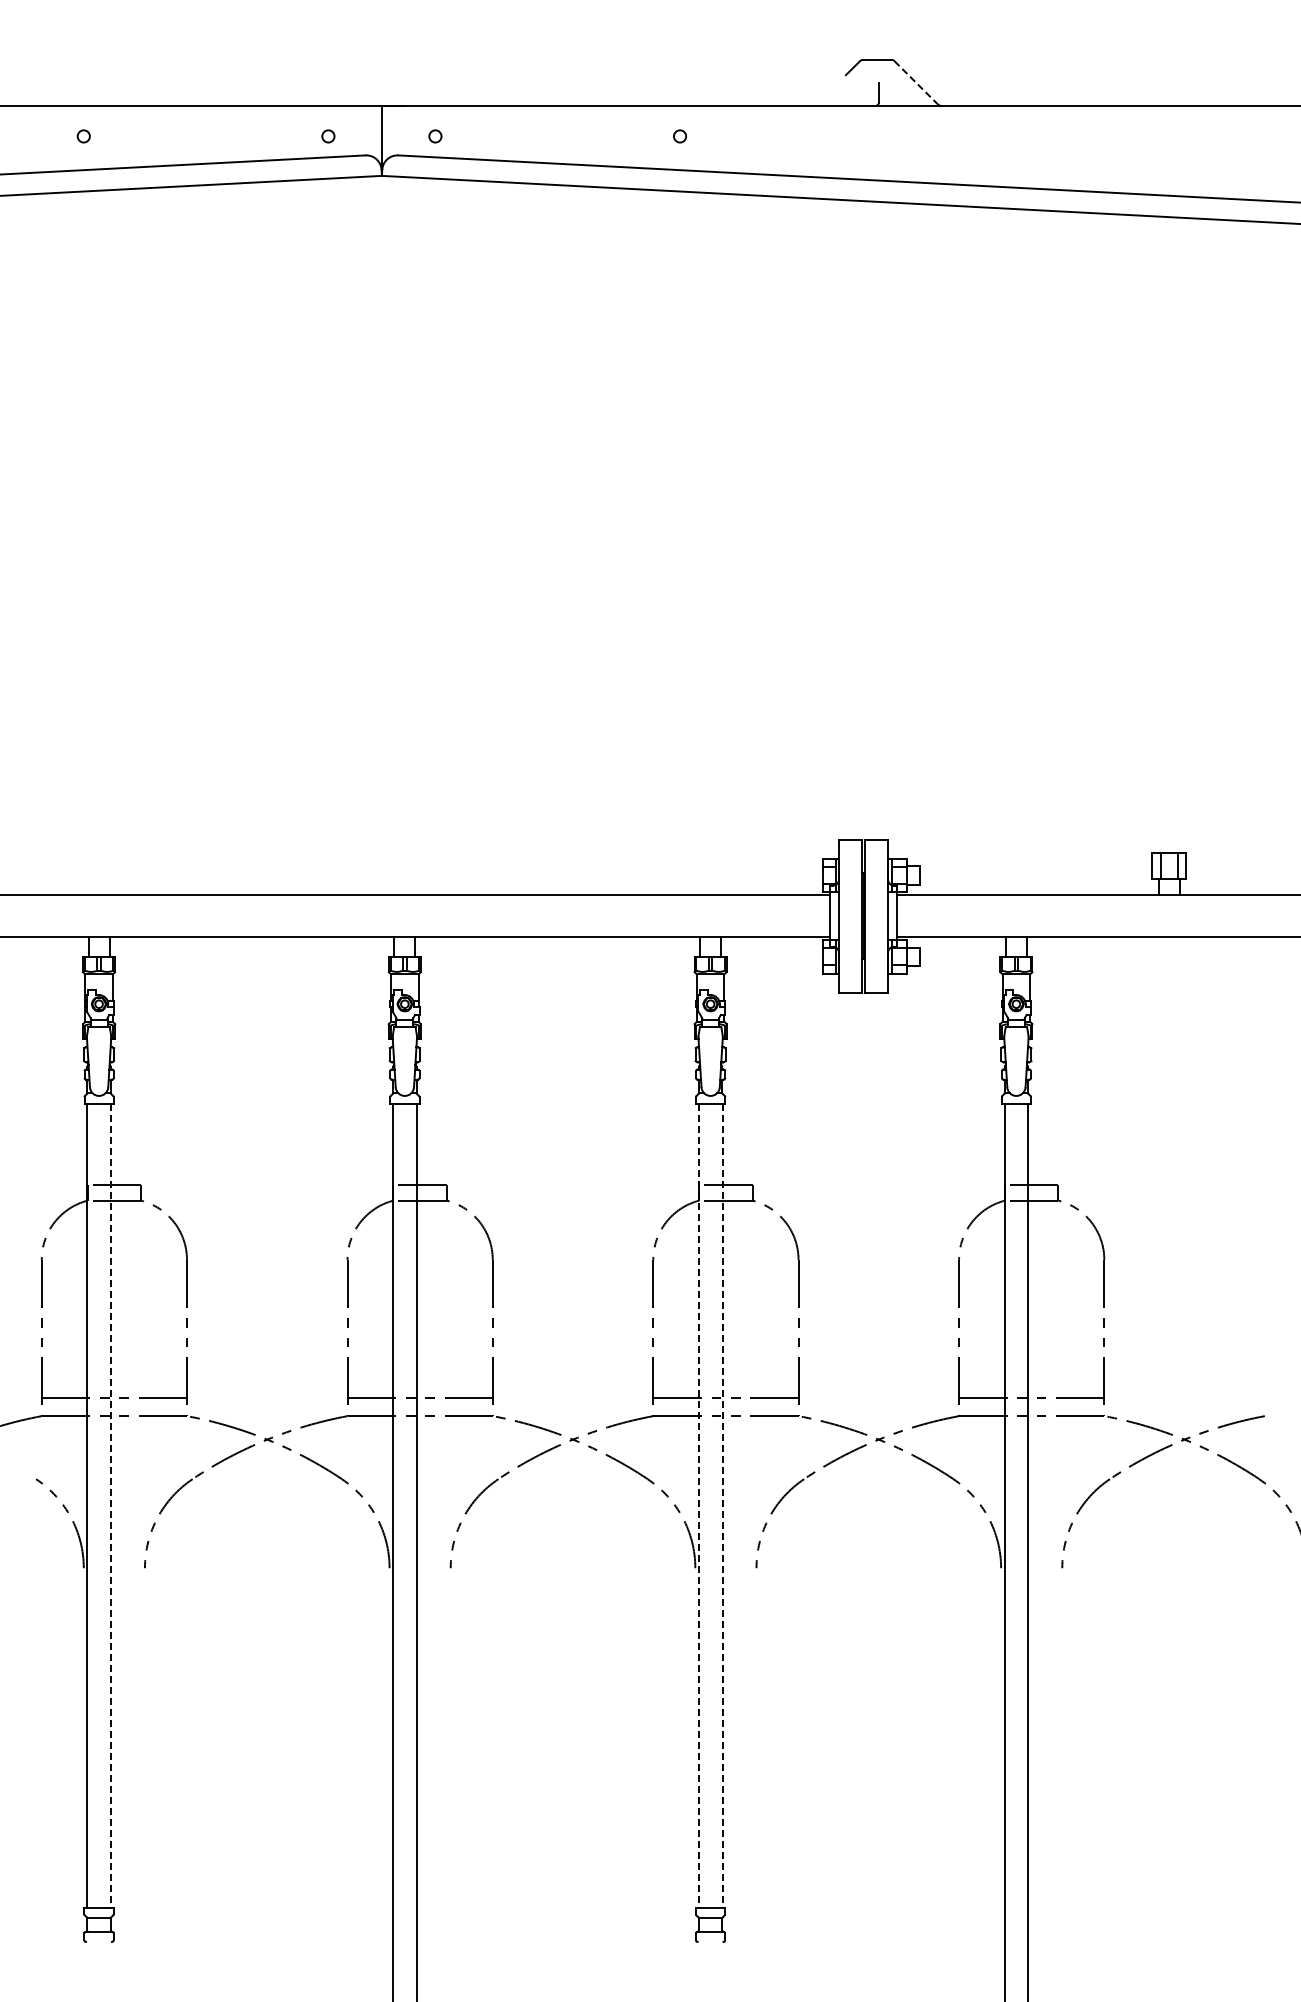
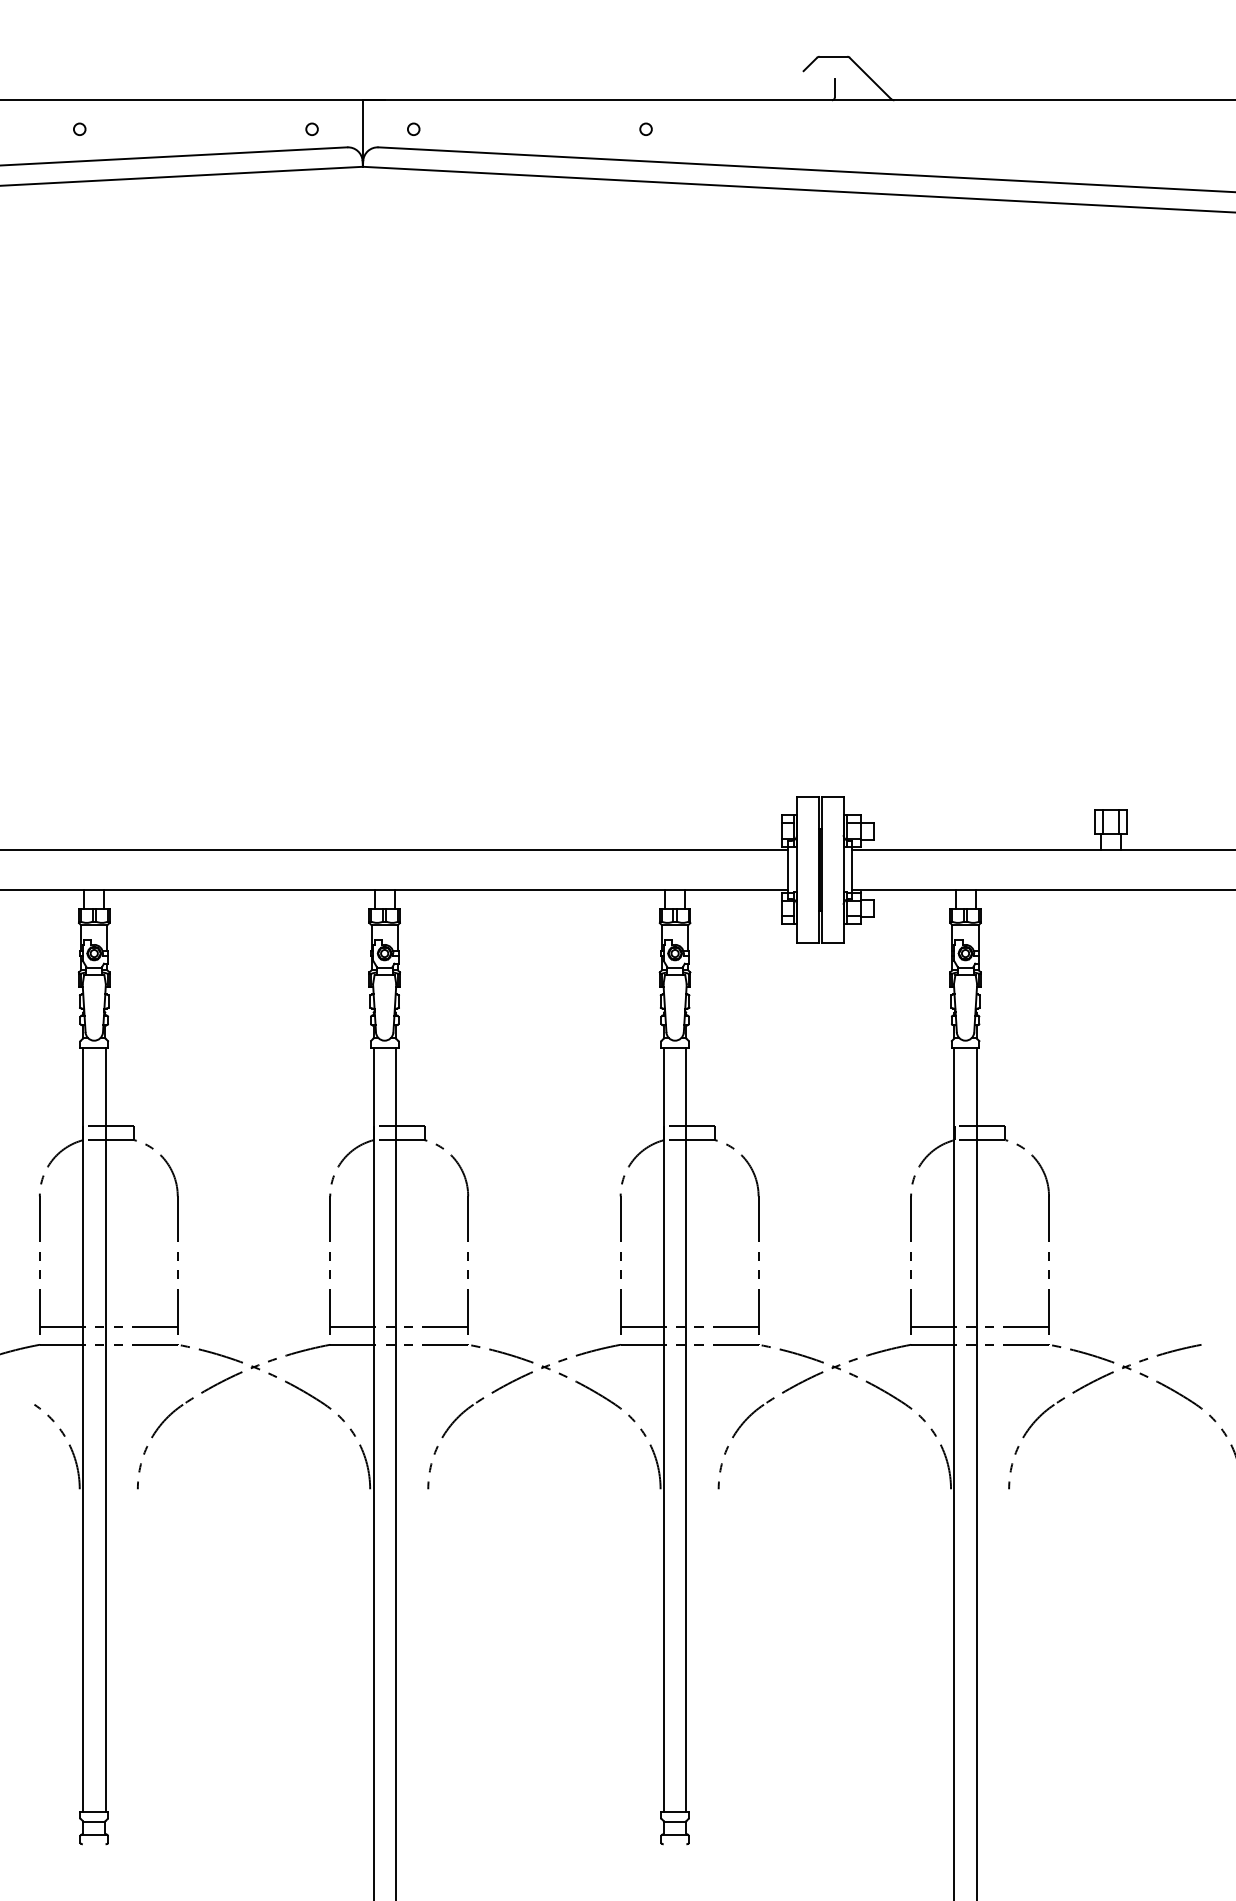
line: (916, 82) -> (870, 78), dashed -> solid
line: (111, 1506) -> (106, 1430), dashed -> solid
line: (698, 1506) -> (663, 1430), dashed -> solid
line: (722, 1506) -> (686, 1430), dashed -> solid

